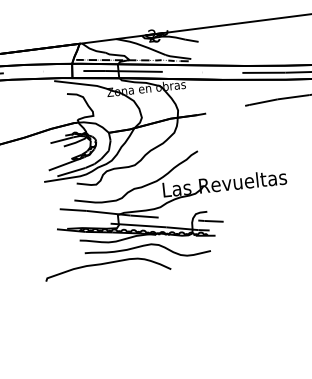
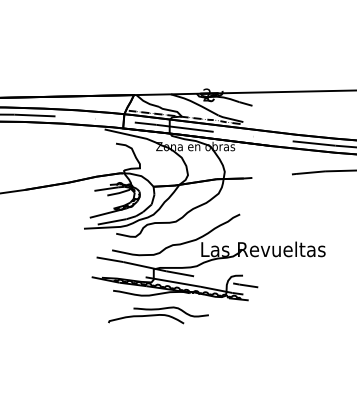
part: (127, 260) -> (158, 315), size x0.6

